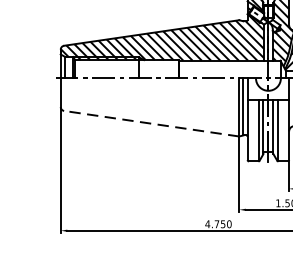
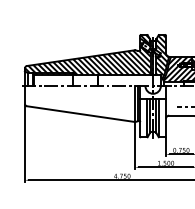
line: (152, 124) -> (81, 114), dashed -> solid

